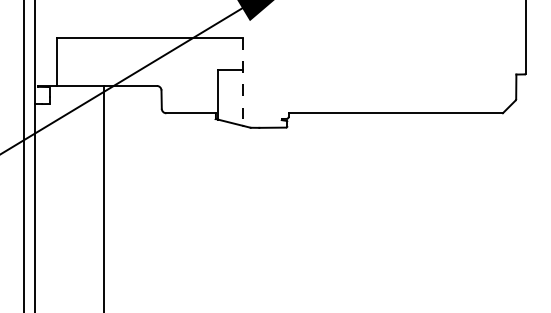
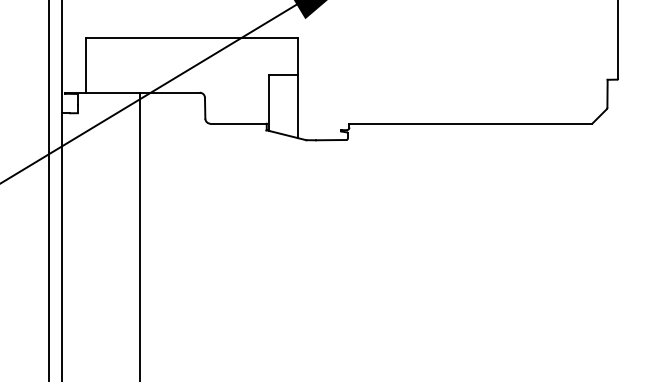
line: (243, 82) -> (297, 88), dashed -> solid

